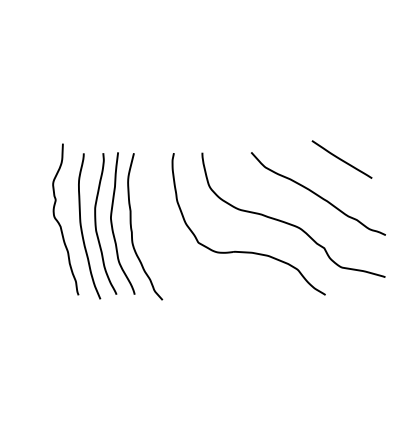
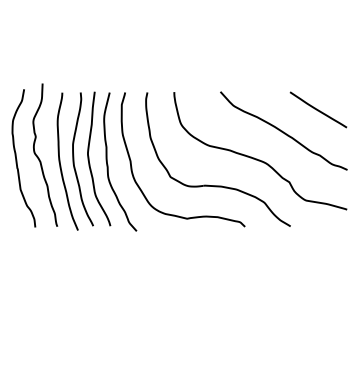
line: (341, 159) -> (317, 109), moved
curve: (36, 225) -> (17, 160), added
curve: (166, 253) -> (140, 187), added

